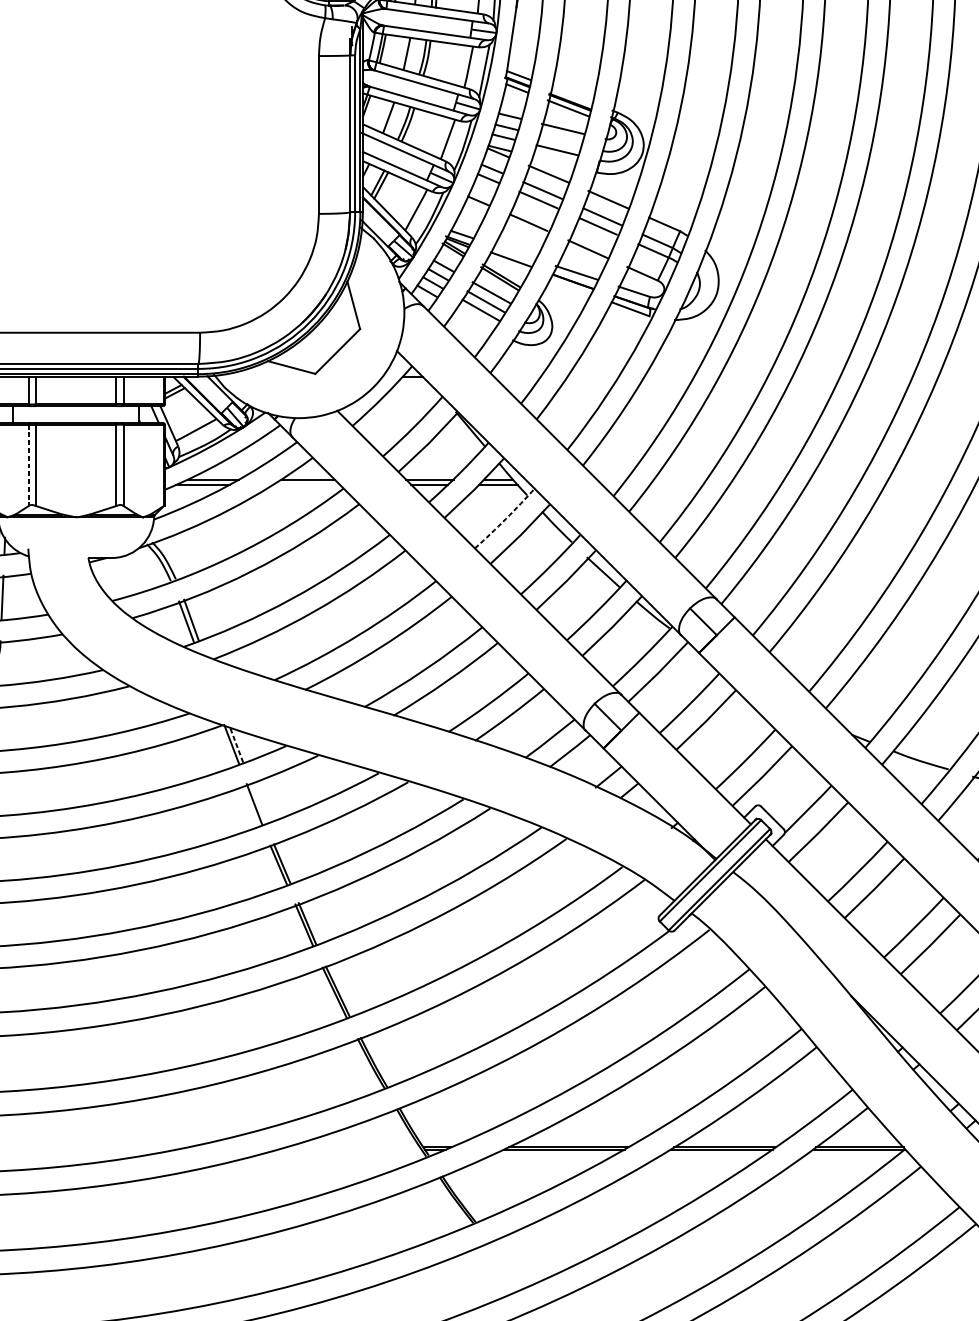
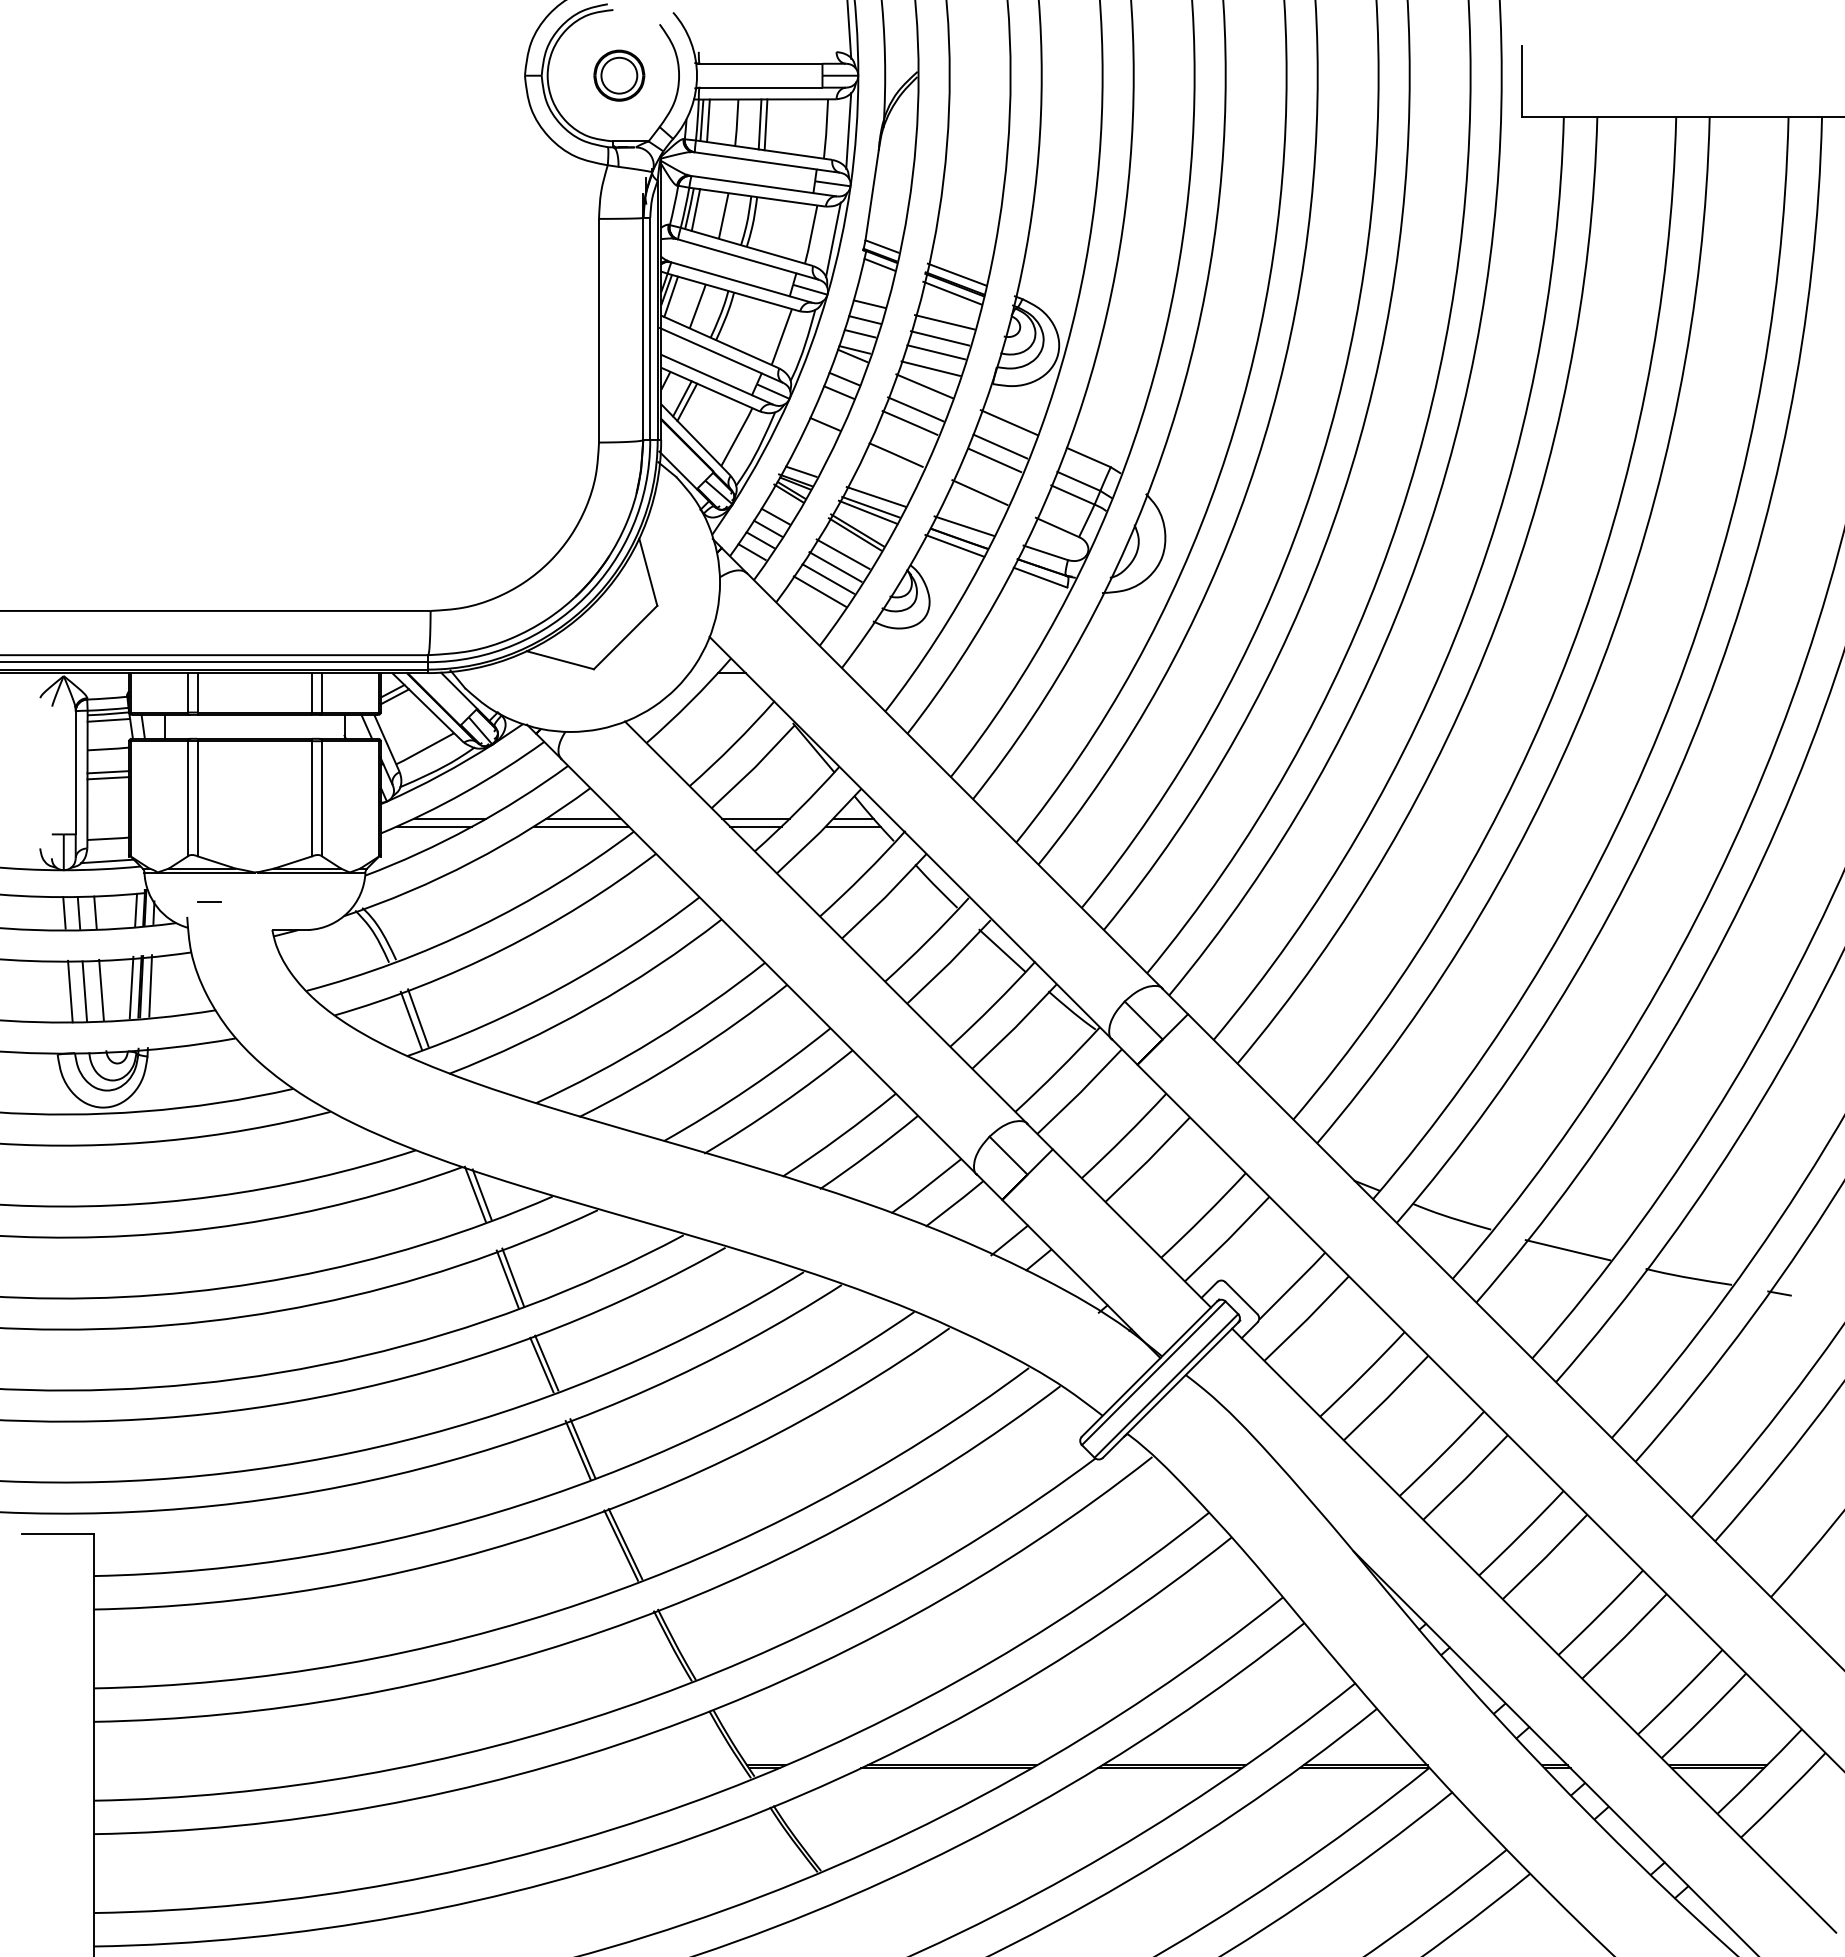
line: (387, 49) -> (695, 209), added
line: (571, 95) -> (956, 274), added
line: (370, 110) -> (671, 296), added
line: (559, 140) -> (939, 338), added
line: (552, 161) -> (930, 368), added
line: (514, 251) -> (875, 496), added
line: (508, 263) -> (867, 512), added
line: (569, 286) -> (954, 545), added
line: (474, 319) -> (819, 591), added
line: (28, 465) -> (187, 798), dashed -> solid
line: (306, 484) -> (581, 826), added
arc: (505, 518) -> (863, 874), dashed -> solid
line: (44, 537) -> (209, 901), added
line: (236, 744) -> (482, 1194), dashed -> solid
line: (258, 803) -> (513, 1277), added

